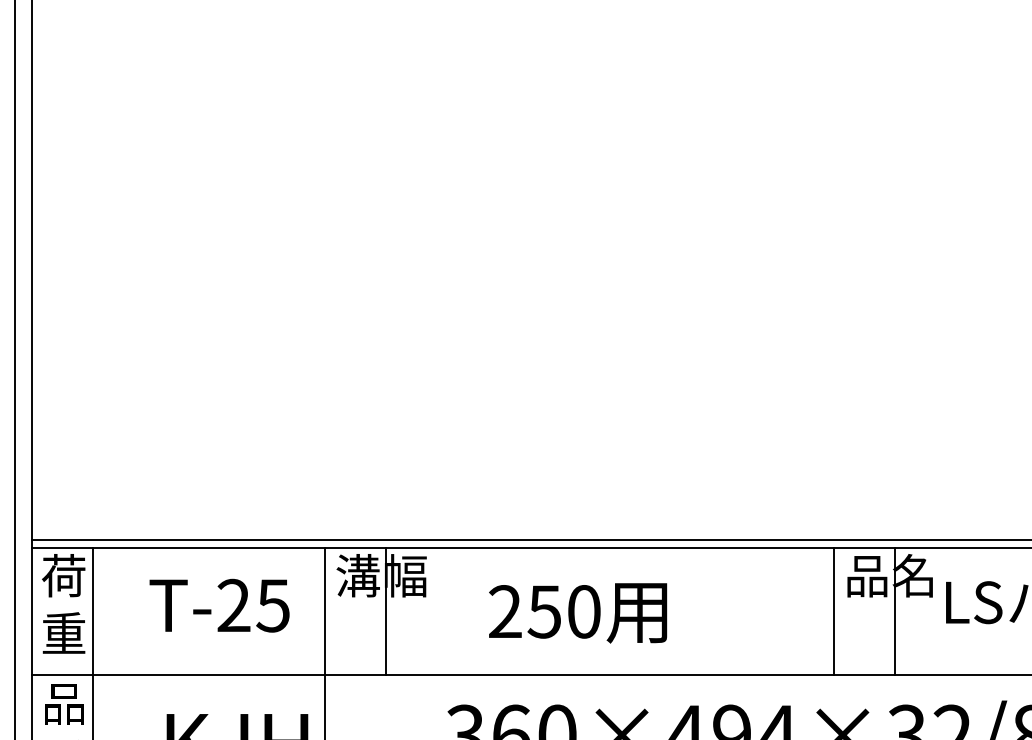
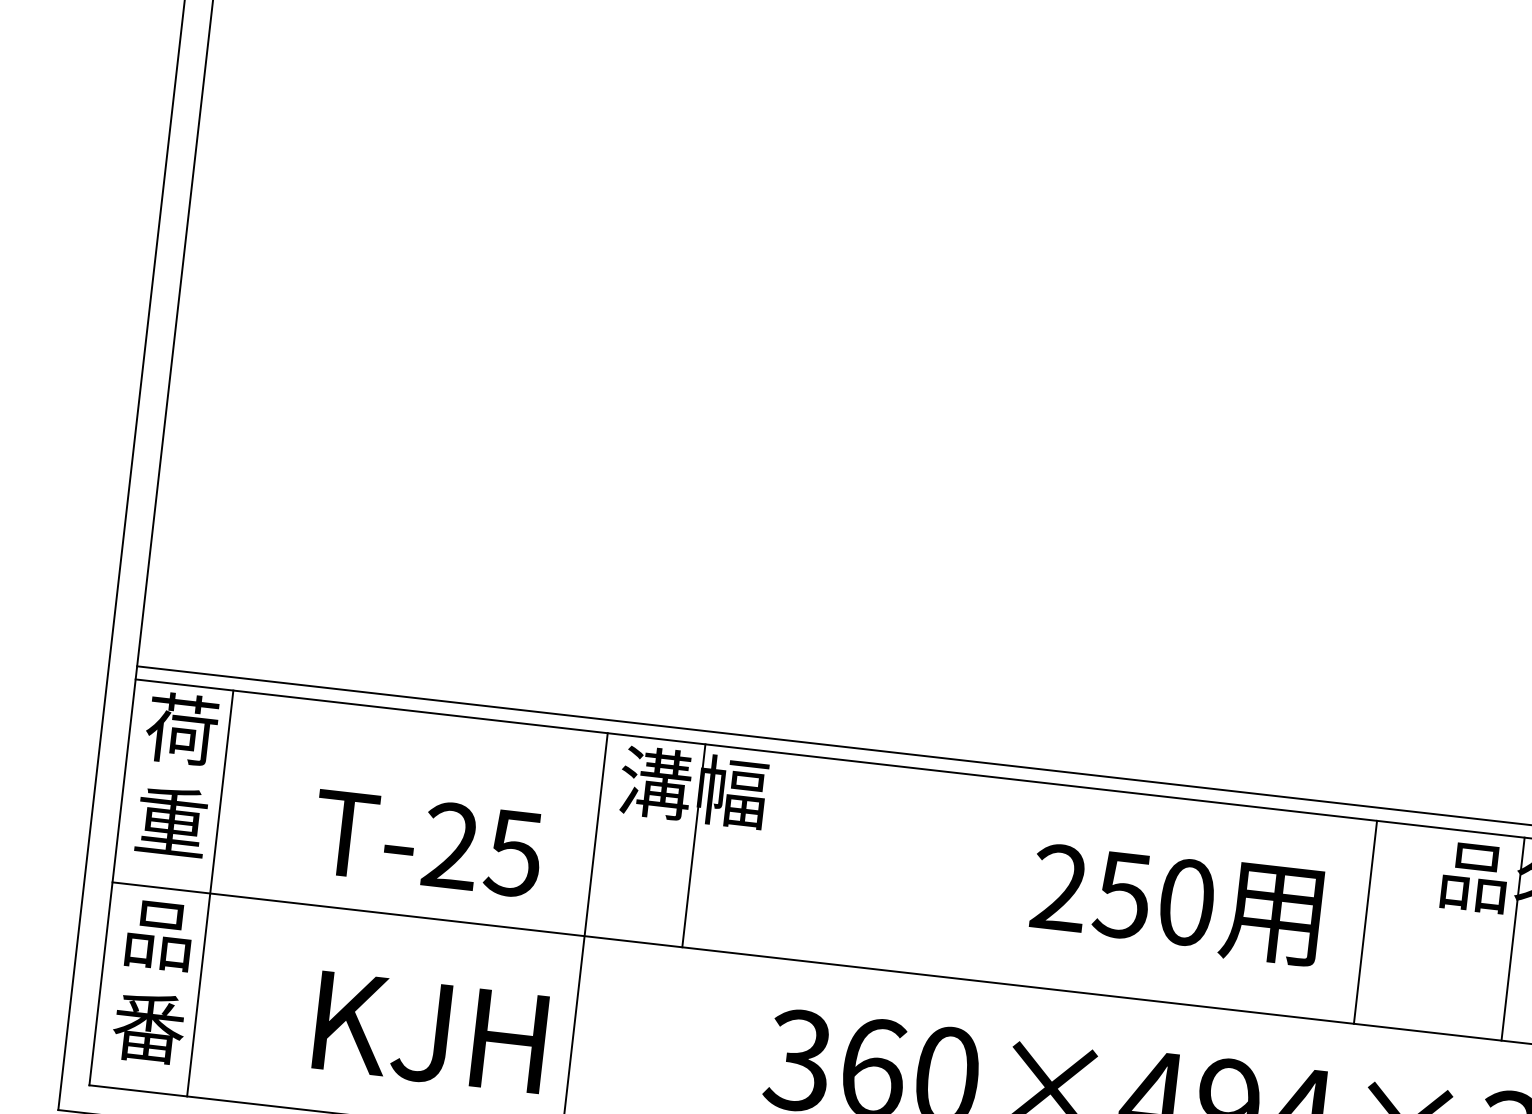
text: (219, 605) -> (427, 843), moved
line: (834, 611) -> (1365, 922), moved
text: (578, 613) -> (1177, 904), moved

